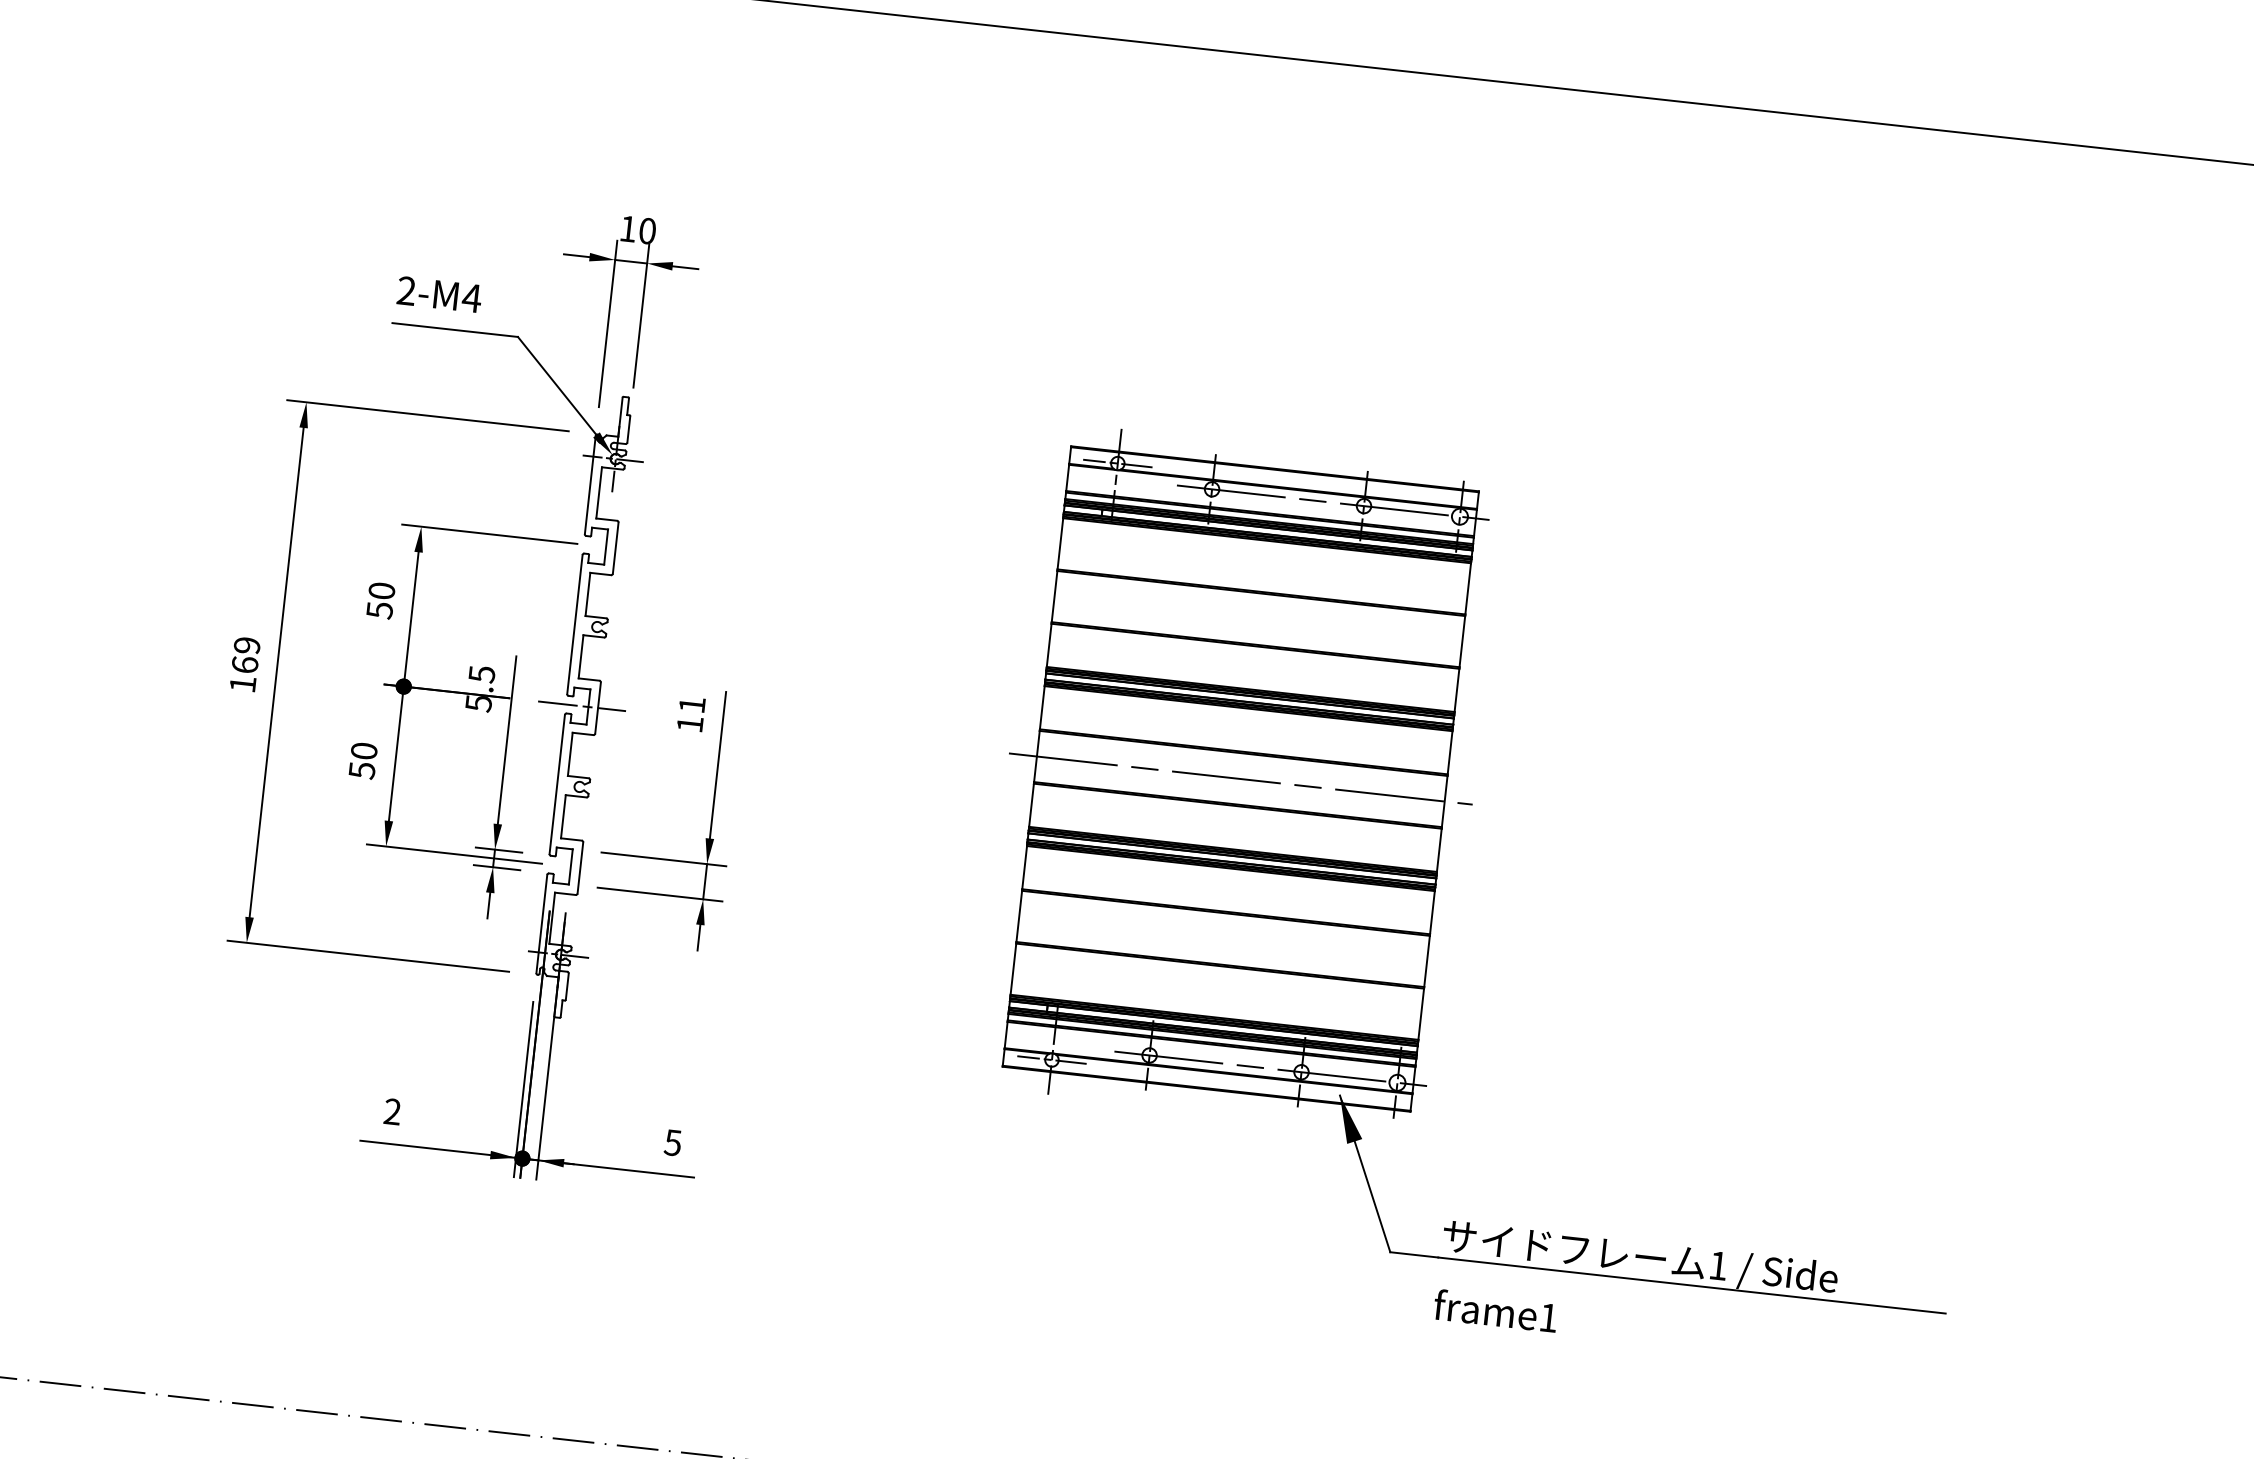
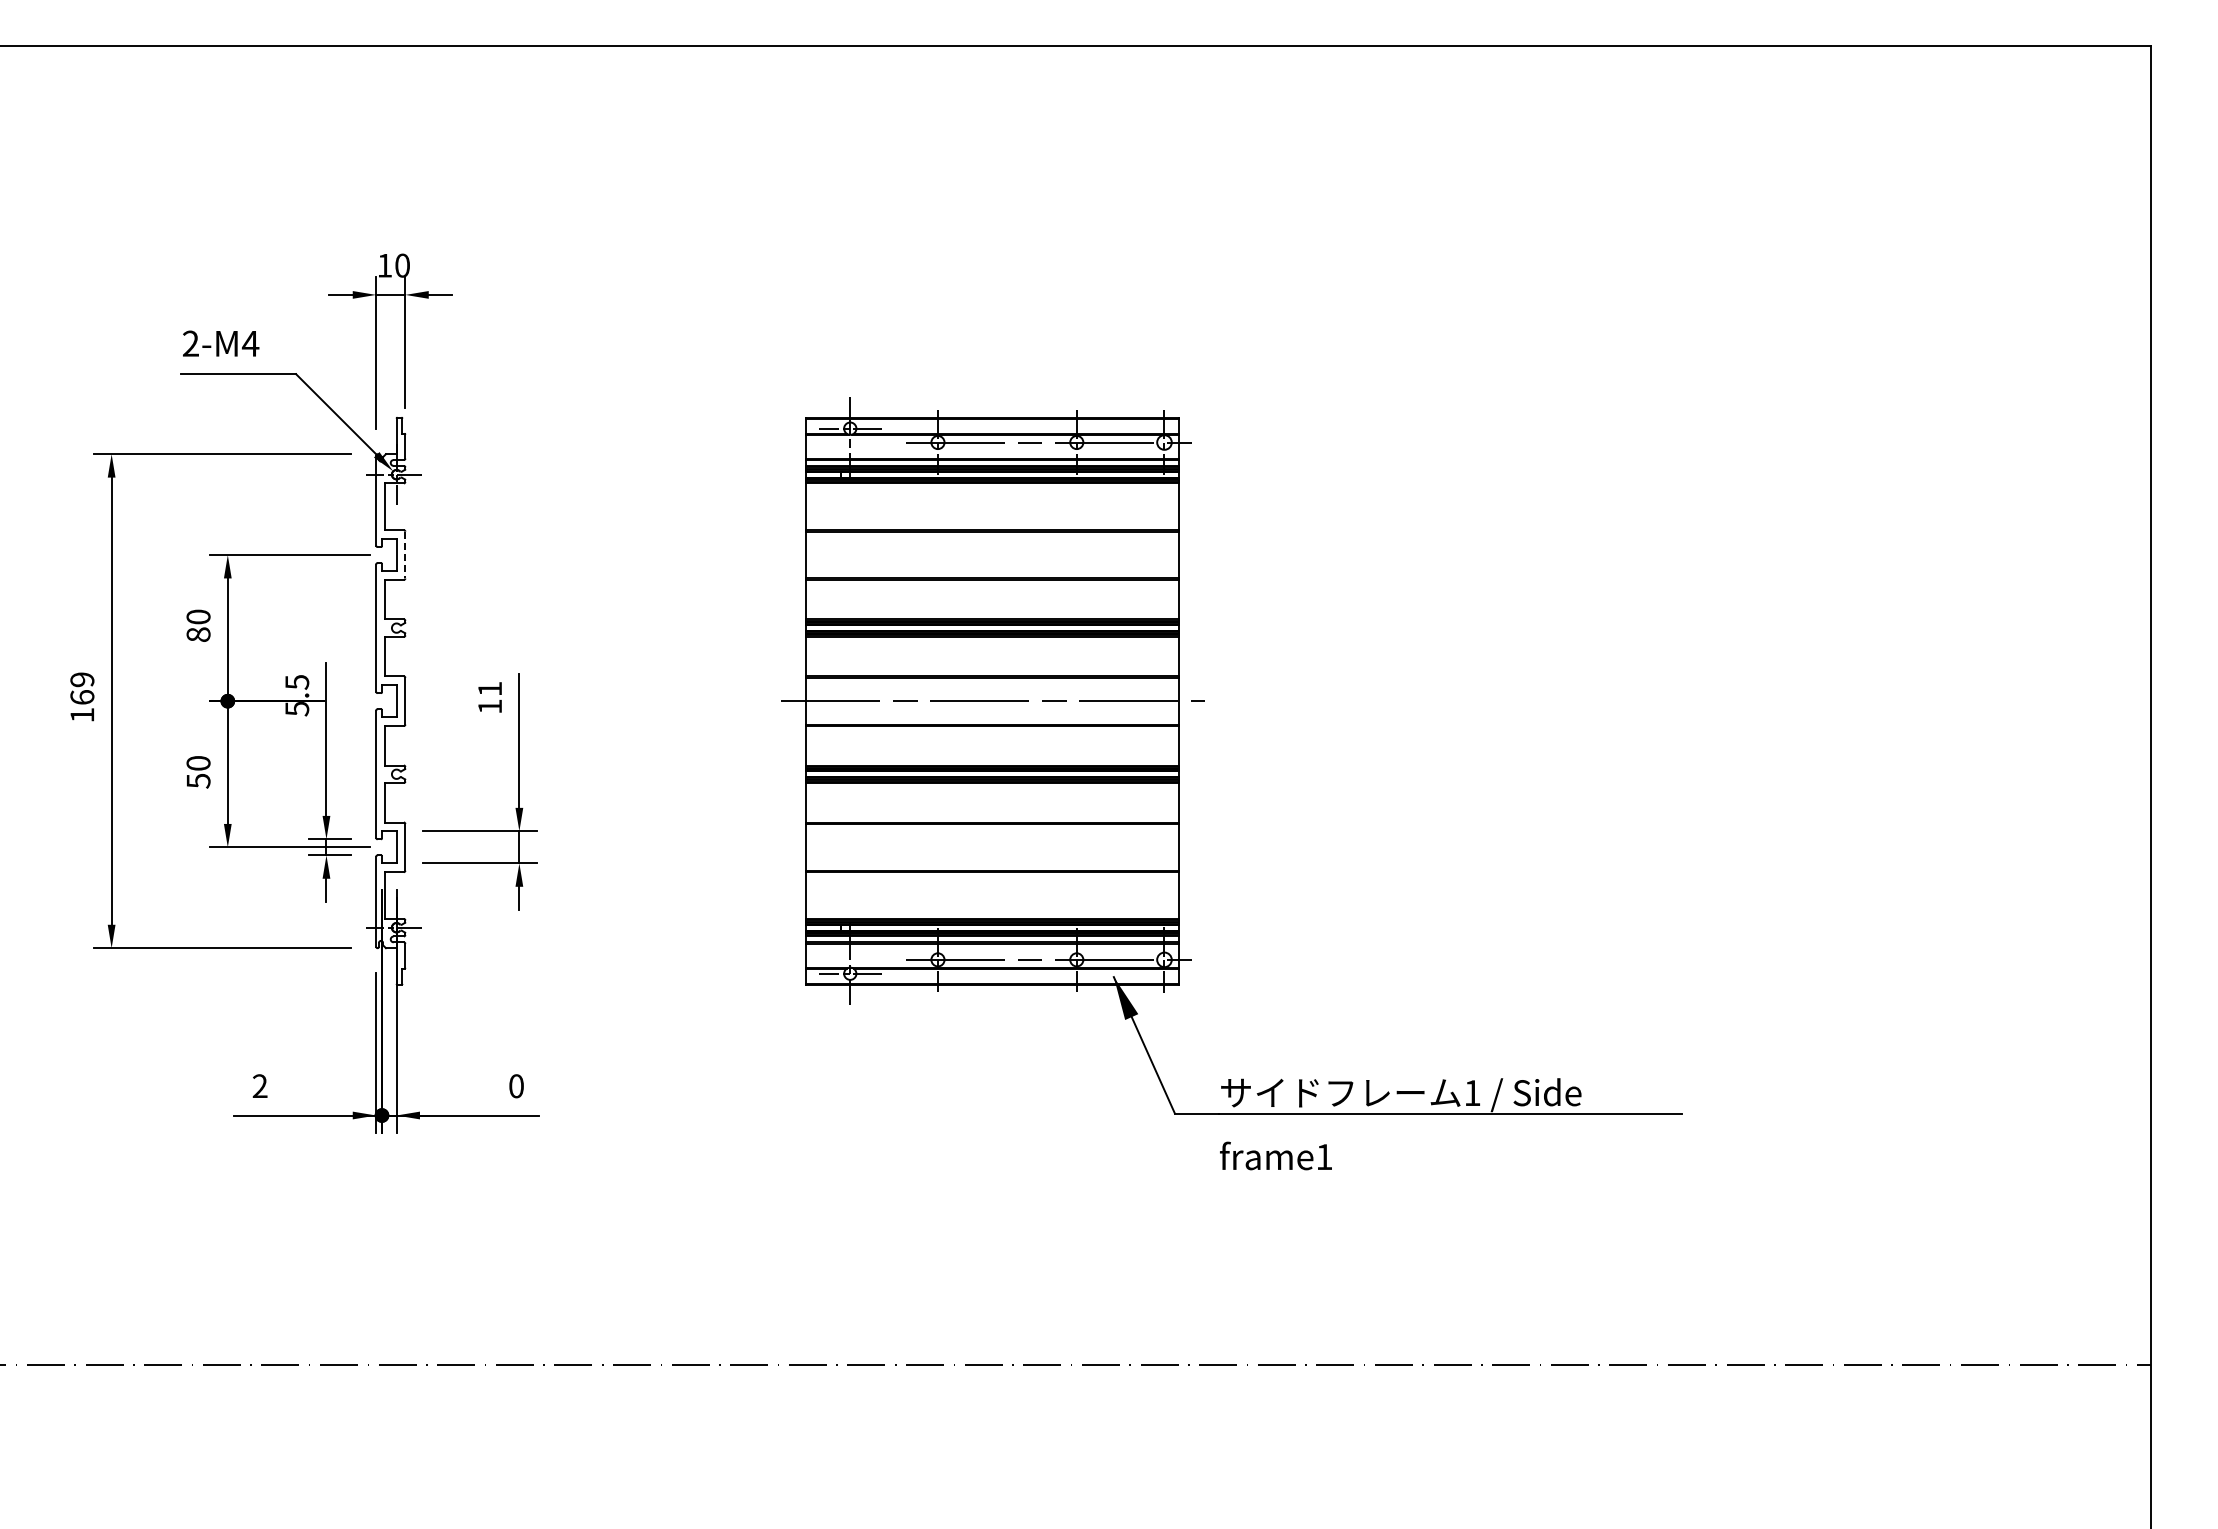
line: (615, 548) -> (405, 555), solid -> dashed
text: (379, 610) -> (198, 634), 50 -> 80
line: (581, 706) -> (390, 701), removed
text: (672, 1142) -> (515, 1086), 5 -> 0

